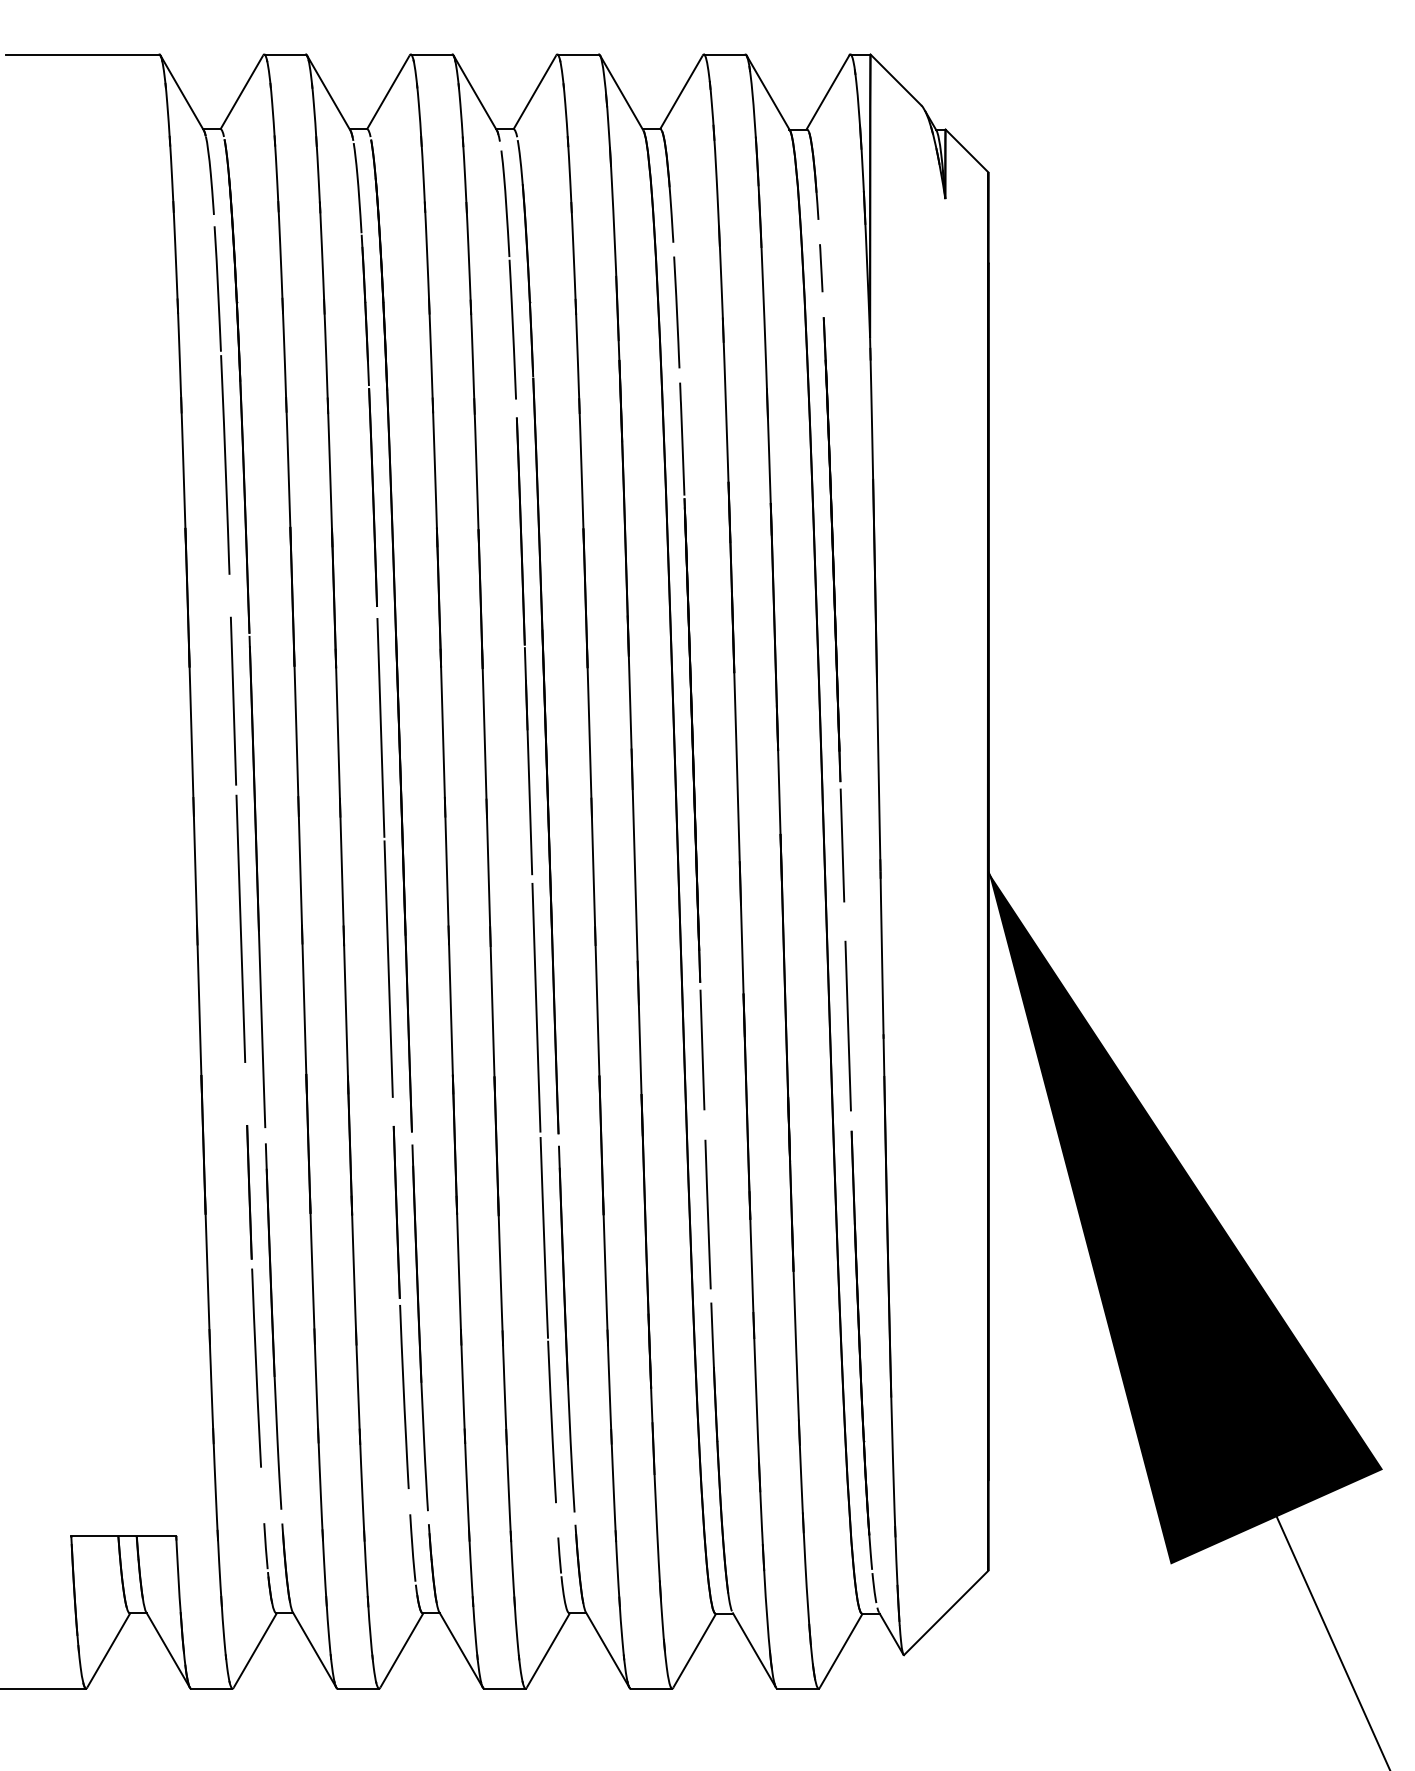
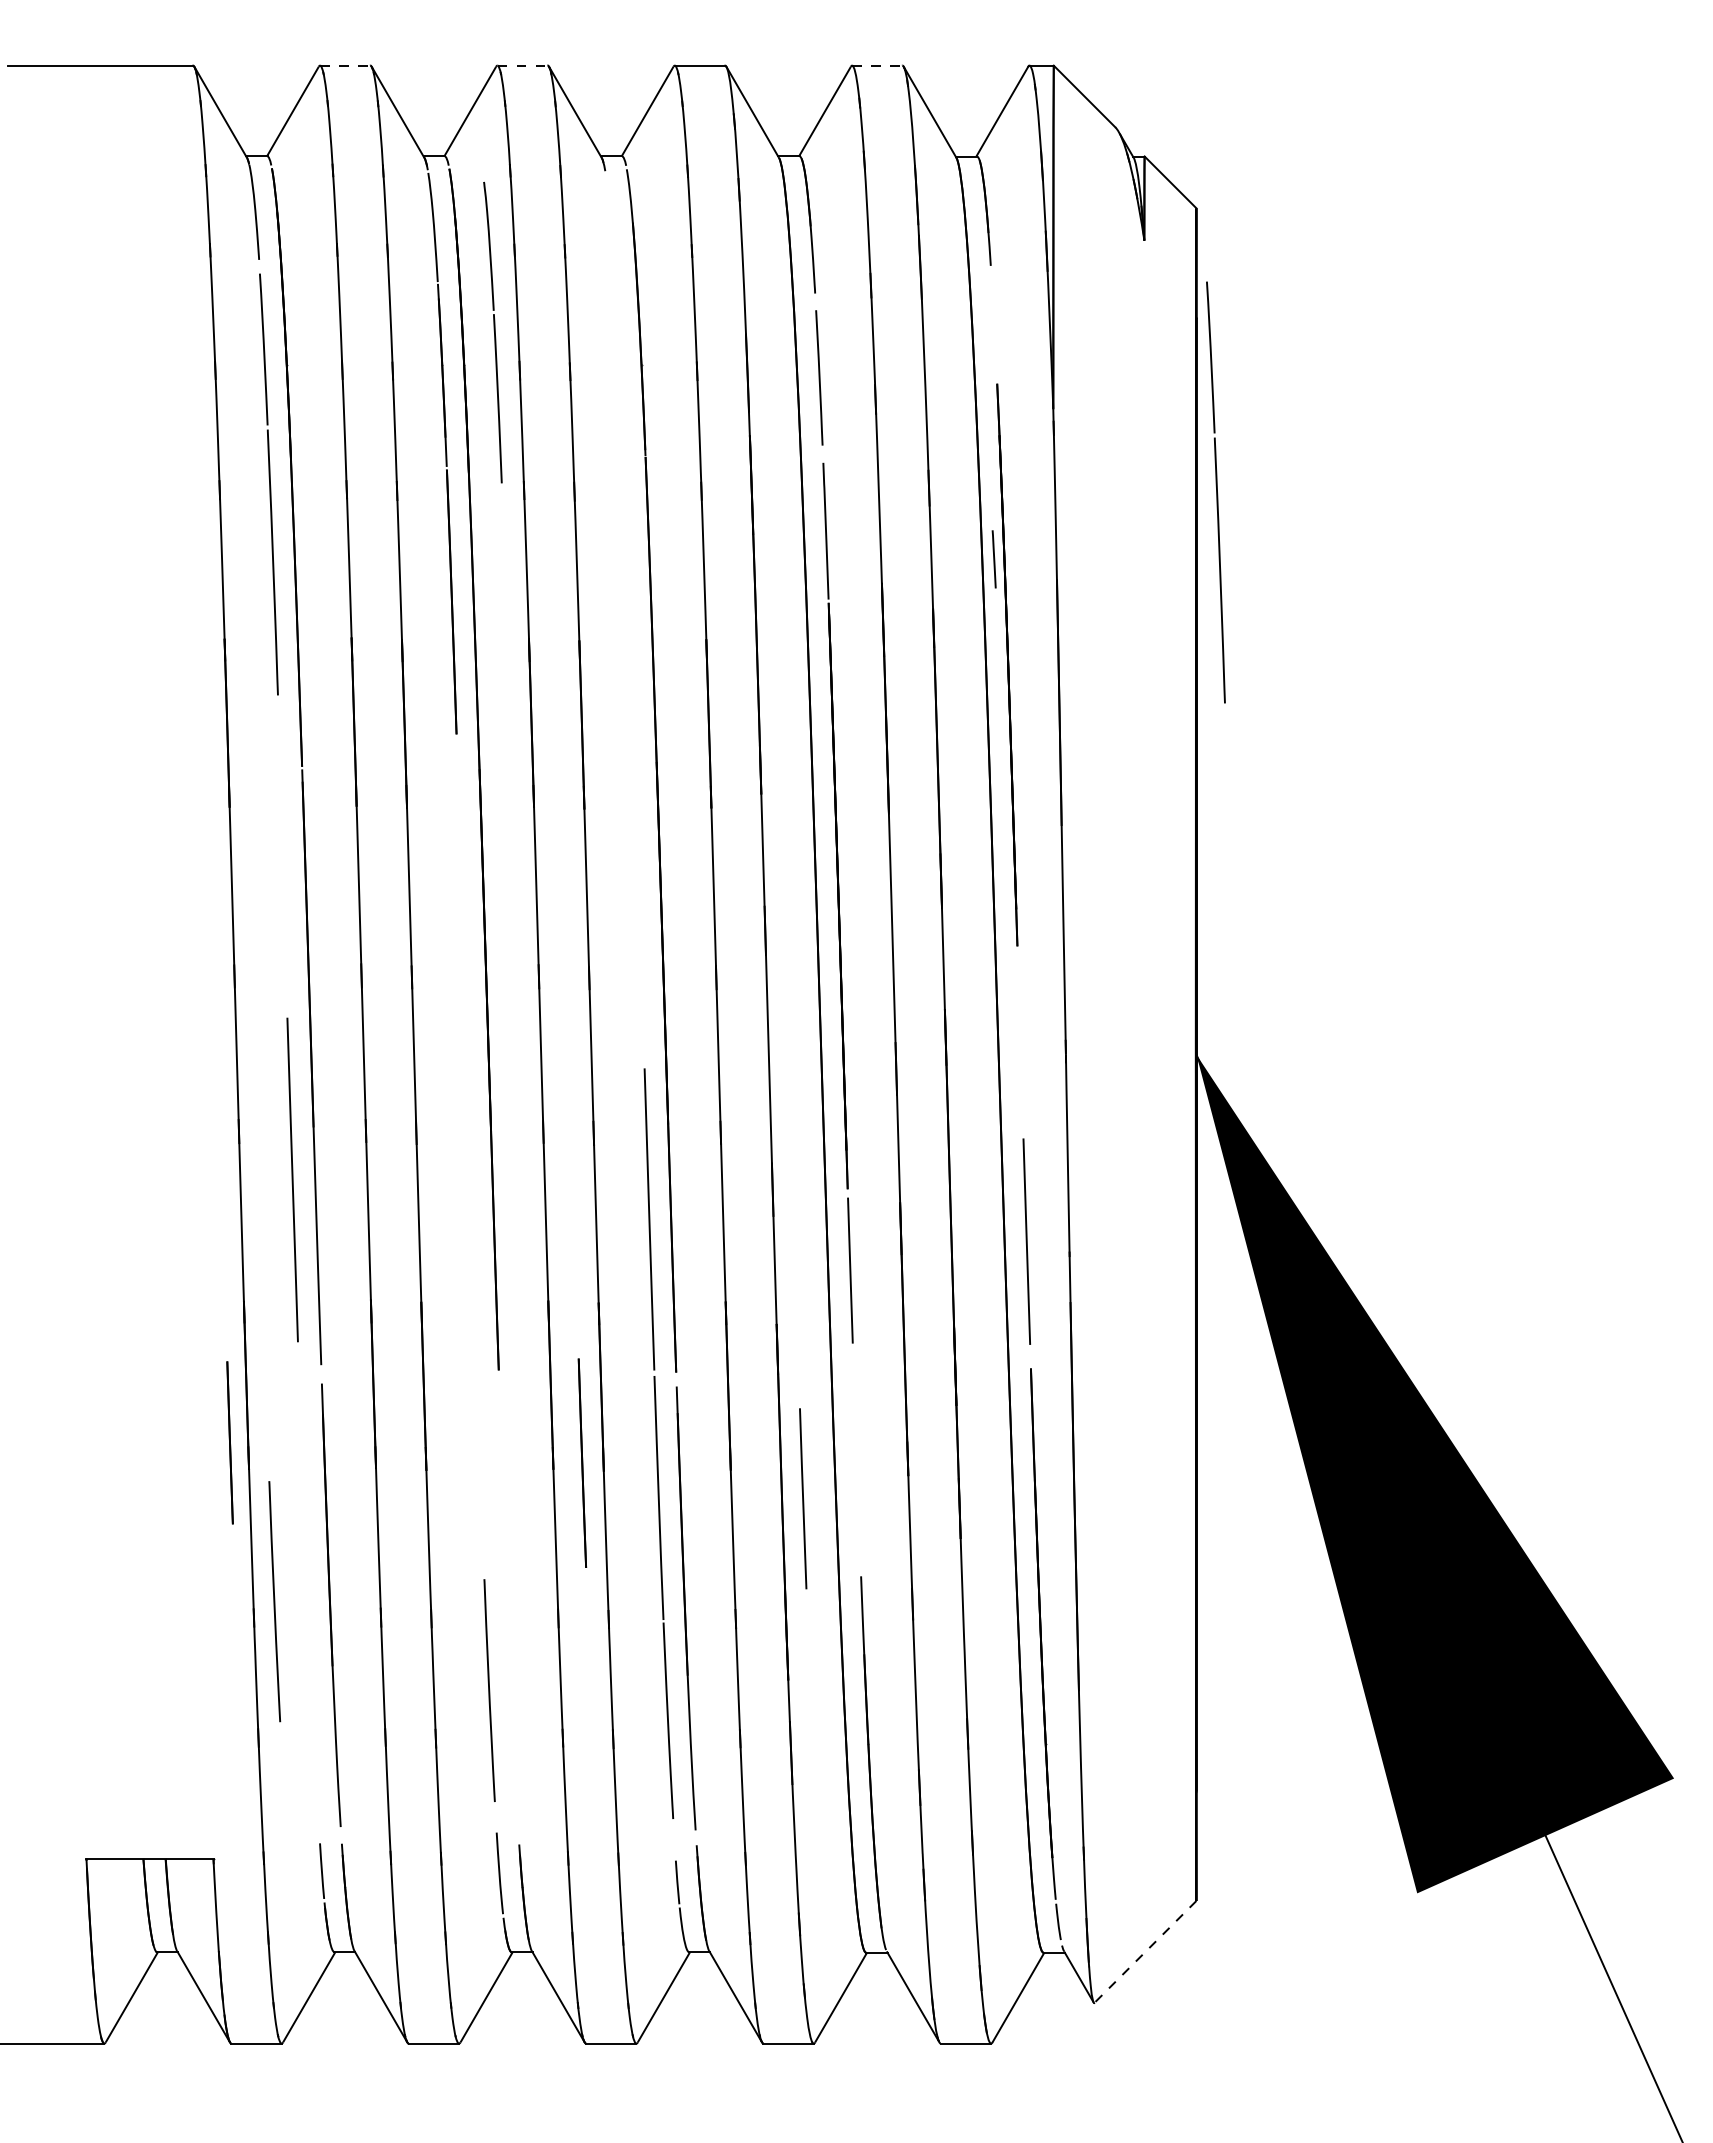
line: (285, 54) -> (345, 65), solid -> dashed
line: (432, 54) -> (523, 65), solid -> dashed
line: (724, 54) -> (877, 65), solid -> dashed
line: (820, 268) -> (993, 559), moved
part: (508, 274) -> (492, 332), moved
part: (1004, 407) -> (1215, 492), added
line: (524, 645) -> (634, 780), removed
line: (233, 701) -> (282, 848), removed
line: (842, 845) -> (1019, 1022), removed
line: (385, 857) -> (466, 1037), removed
line: (240, 928) -> (292, 1179), moved
line: (248, 1192) -> (229, 1442), moved
line: (396, 1211) -> (582, 1462), moved
line: (708, 1214) -> (803, 1498), moved
part: (419, 1327) -> (508, 1606), removed
line: (256, 1368) -> (274, 1601), moved
line: (946, 1613) -> (1145, 1952), solid -> dashed

